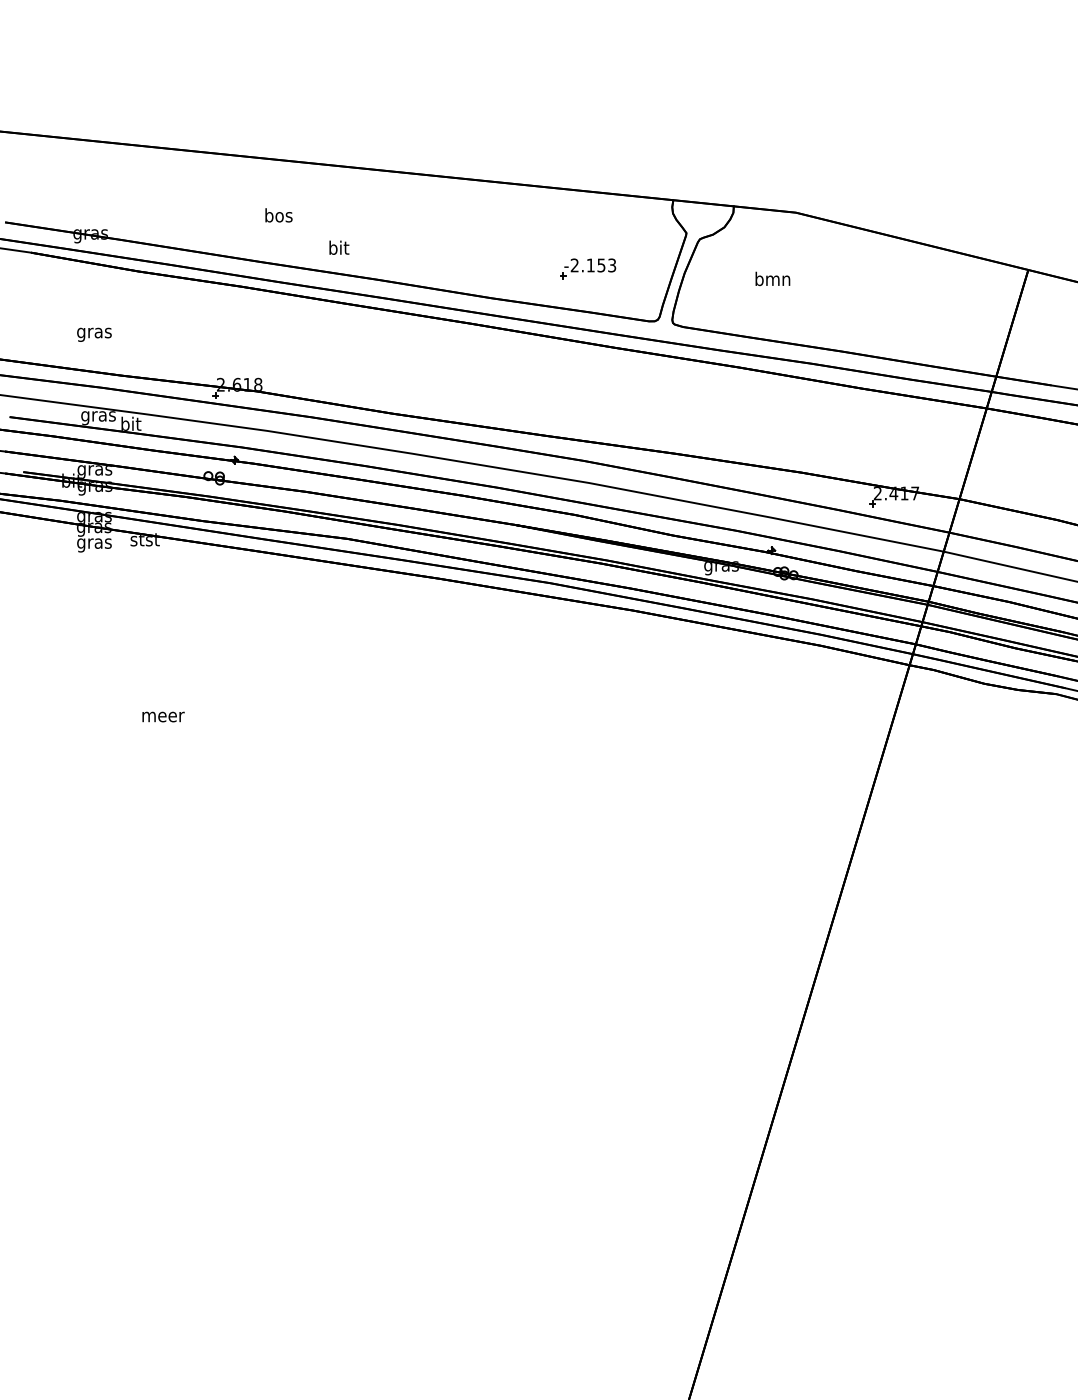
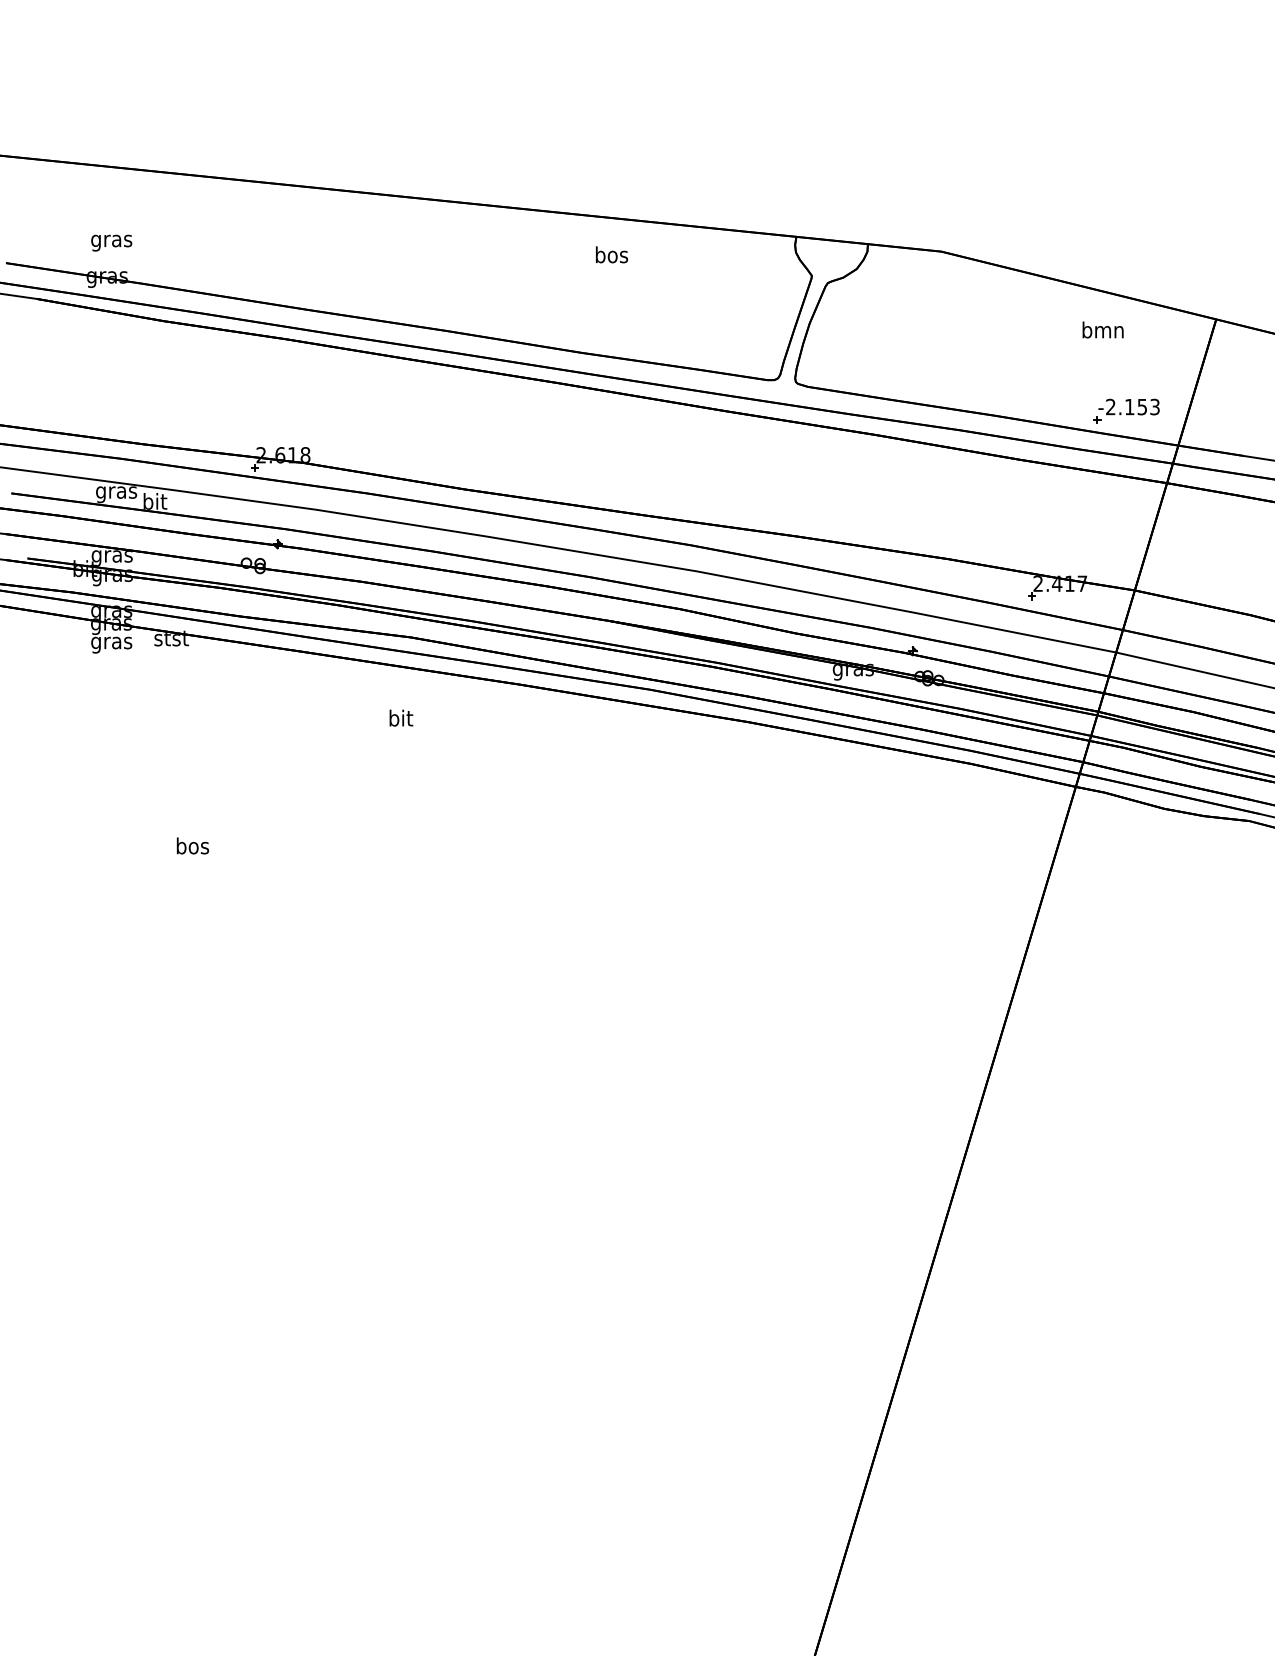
text: (279, 215) -> (612, 254), moved
text: (339, 247) -> (401, 717), moved
part: (588, 268) -> (1126, 410), moved
text: (772, 278) -> (1102, 329), moved
text: (94, 334) -> (111, 242), moved
text: (163, 714) -> (193, 845), meer -> bos

